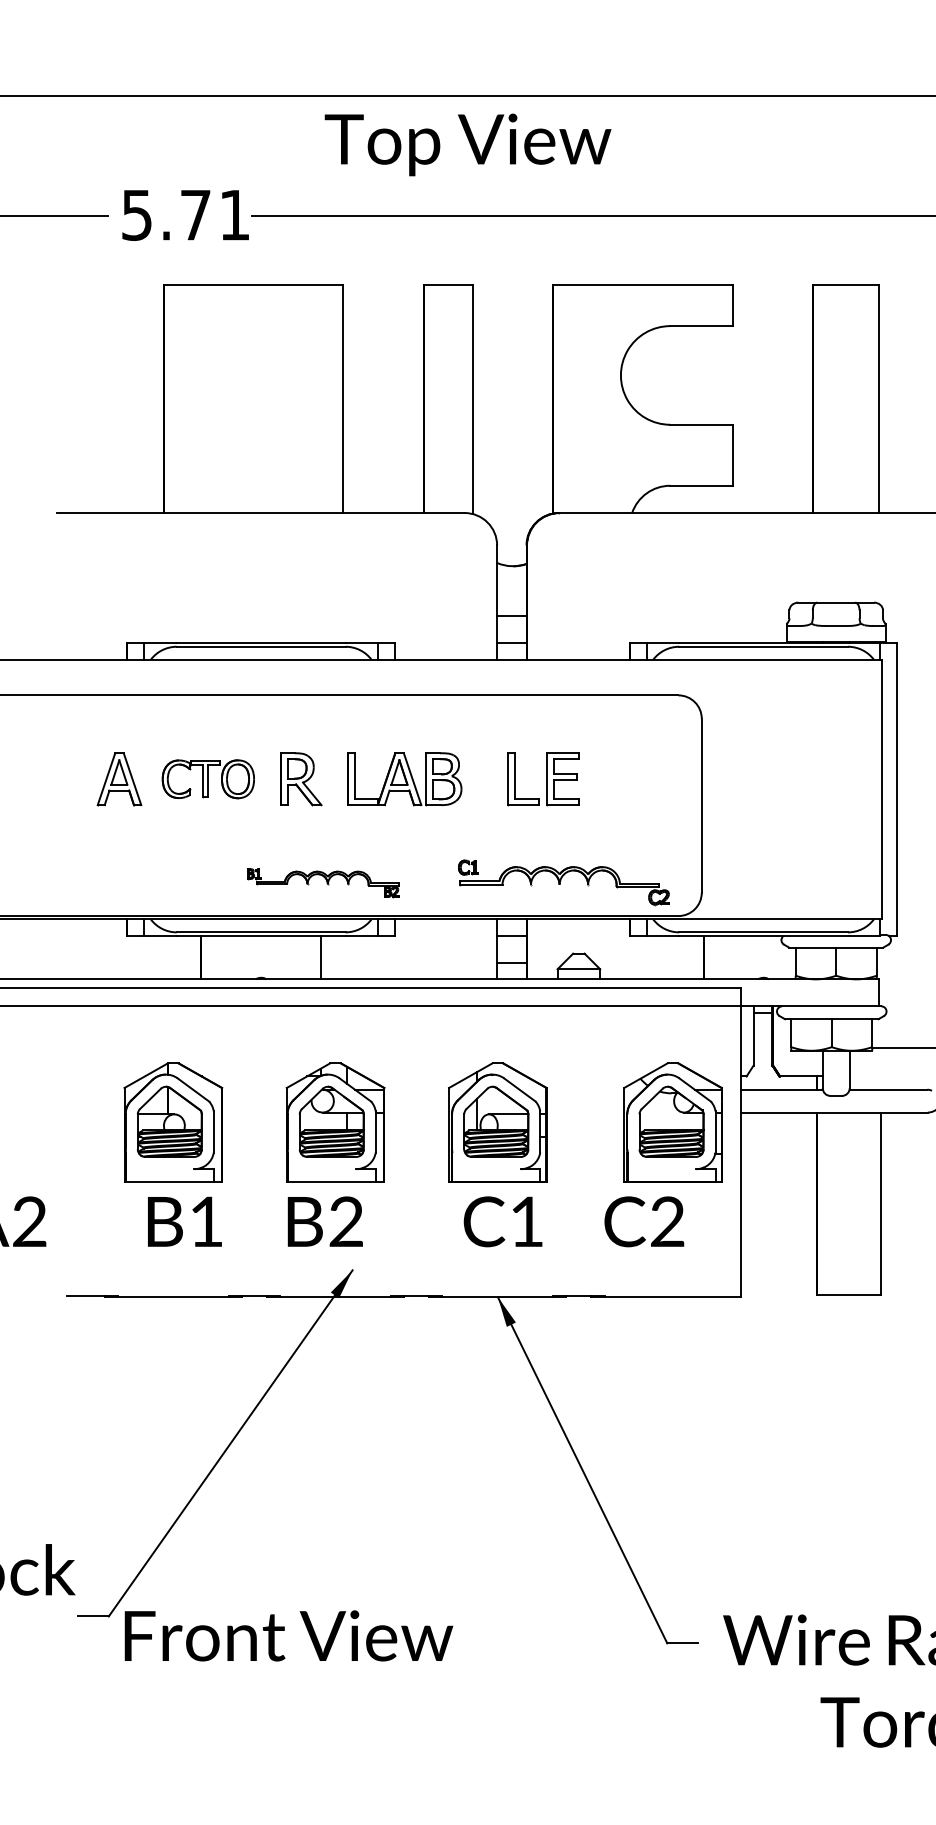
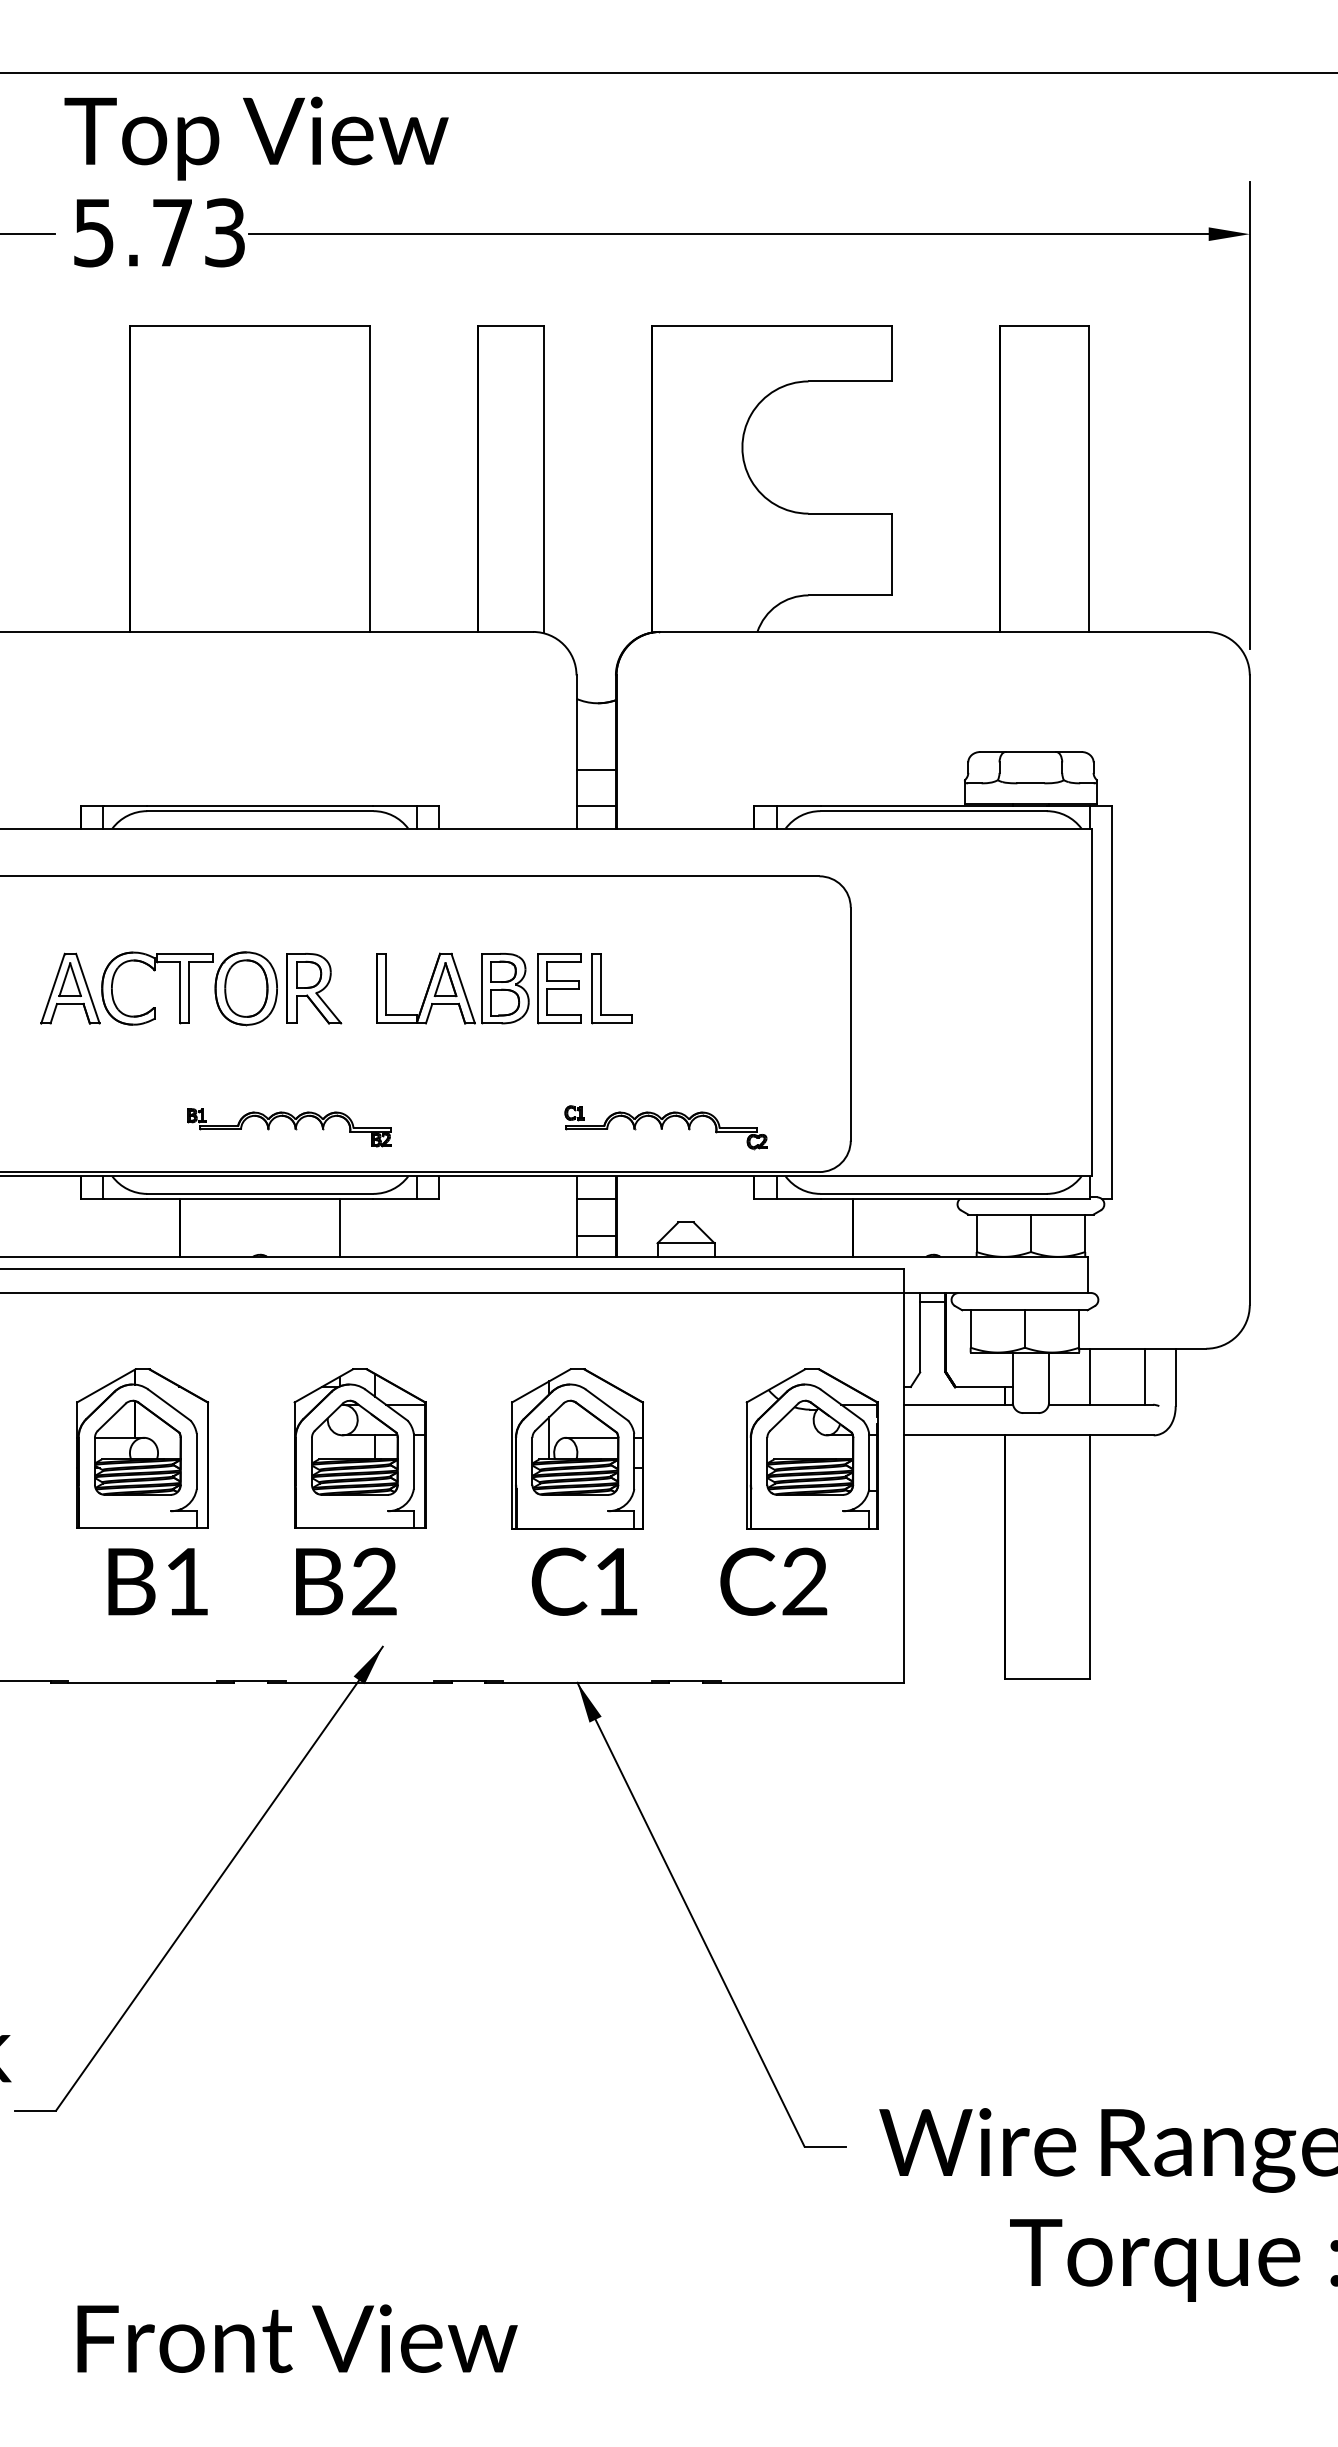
text: (468, 144) -> (256, 138), moved
text: (234, 214) -> (224, 232), 5.71 -> 5.73
part: (208, 779) -> (189, 988), size x1.43
part: (562, 779) -> (559, 988), moved
part: (323, 882) -> (289, 1127), moved
part: (563, 882) -> (665, 1127), size x0.71
line: (880, 1068) -> (1090, 1376), added
line: (921, 1068) -> (1145, 1376), added
text: (288, 1635) -> (297, 2338), moved

